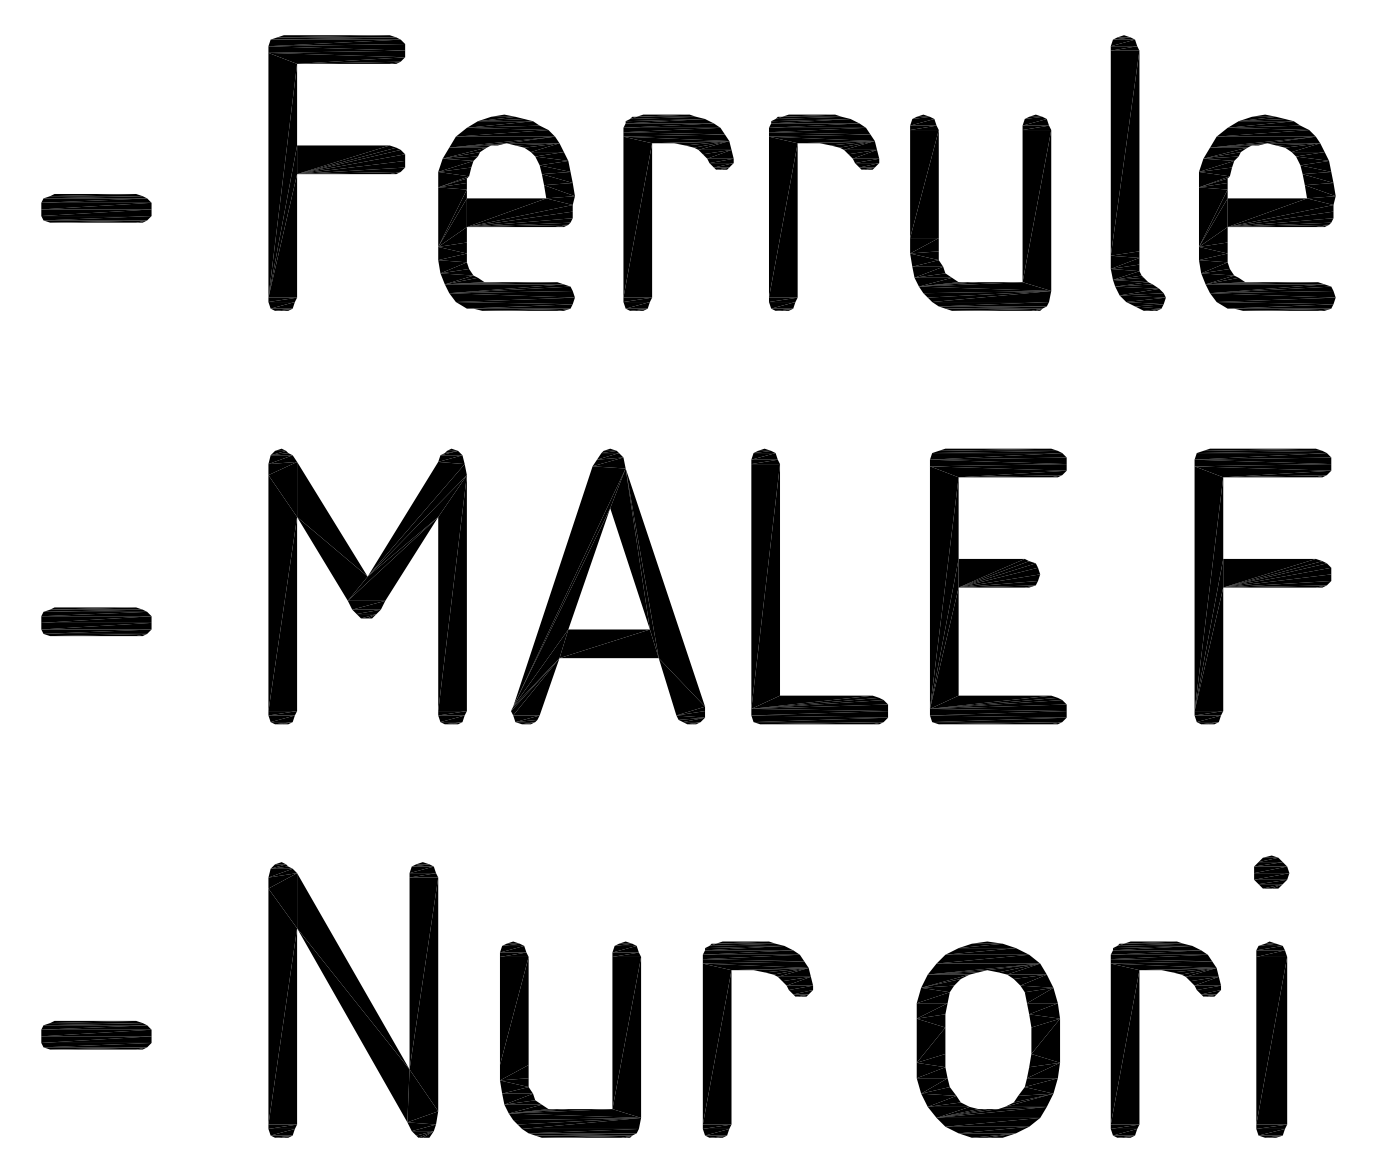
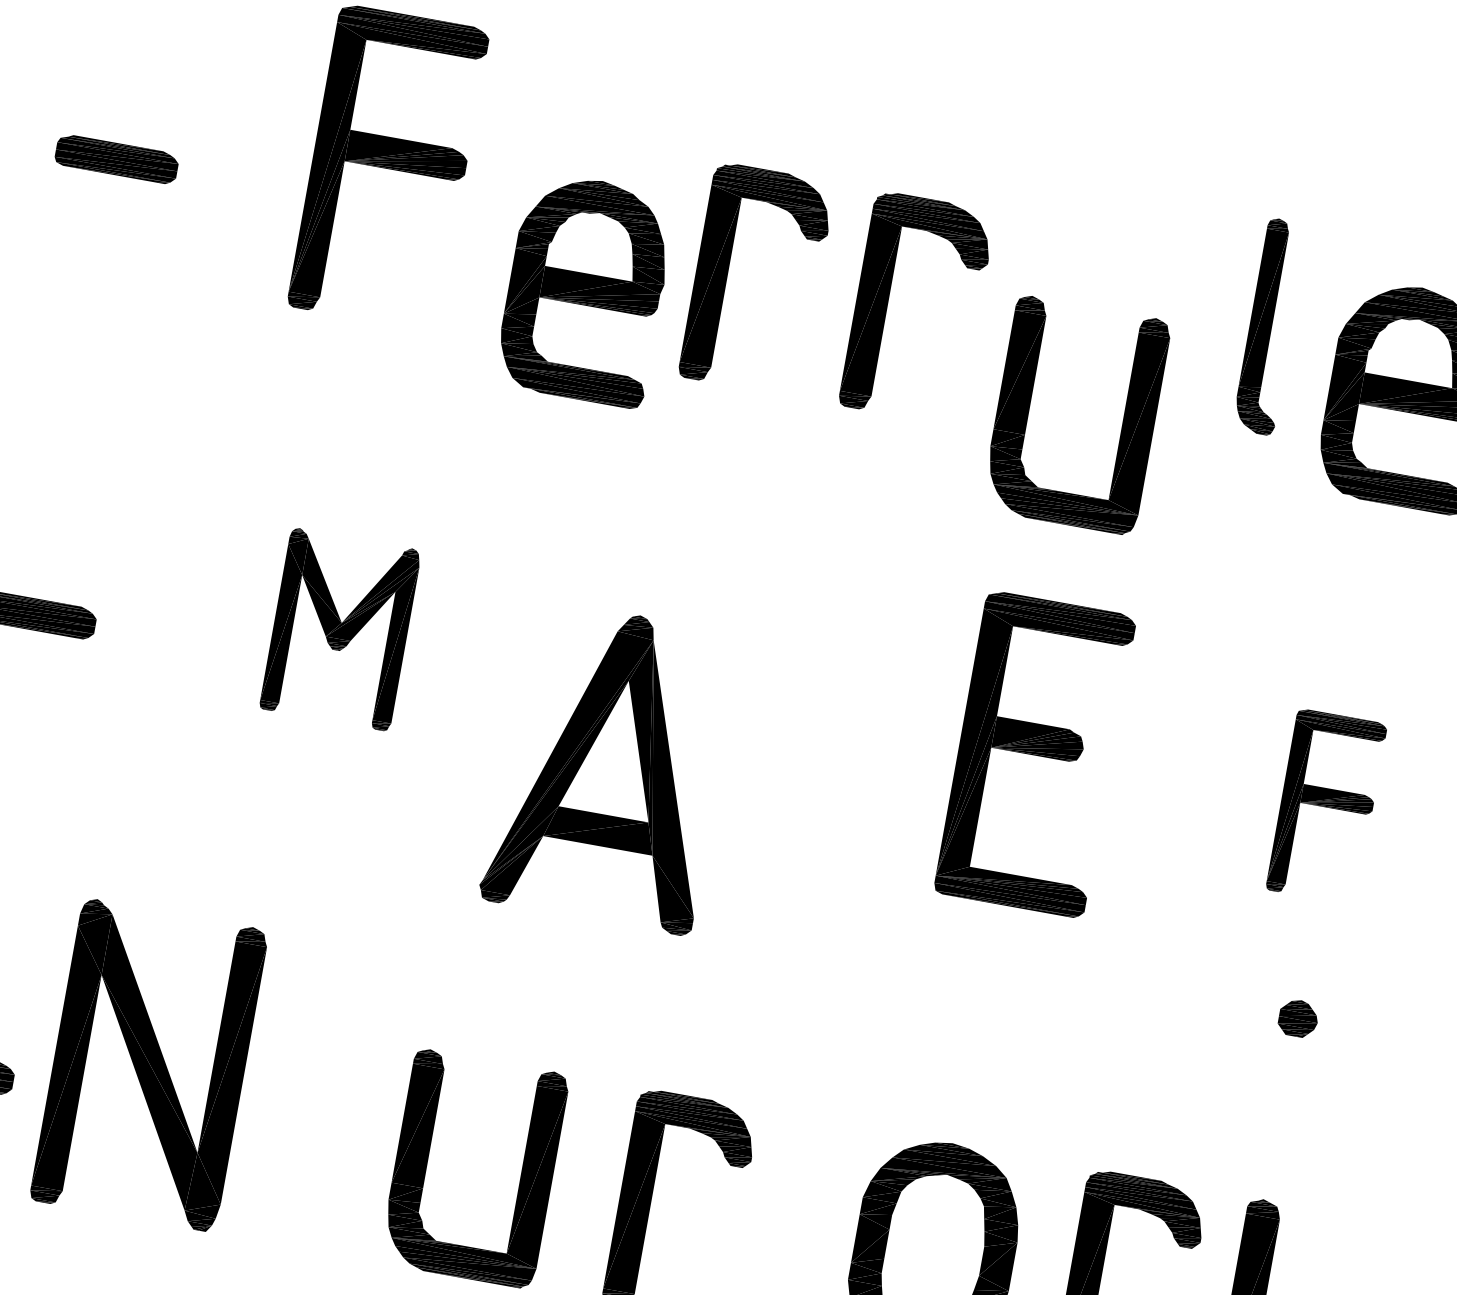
part: (1137, 172) -> (1270, 326), size x0.7
part: (506, 212) -> (585, 289), moved
part: (938, 212) -> (1029, 406), moved
part: (367, 586) -> (340, 629), size x0.6
part: (607, 586) -> (610, 766), moved
part: (779, 586) -> (794, 711), removed
part: (1262, 586) -> (1326, 806), size x0.6
part: (1271, 871) -> (1298, 1017), moved
part: (353, 999) -> (149, 1064), moved

